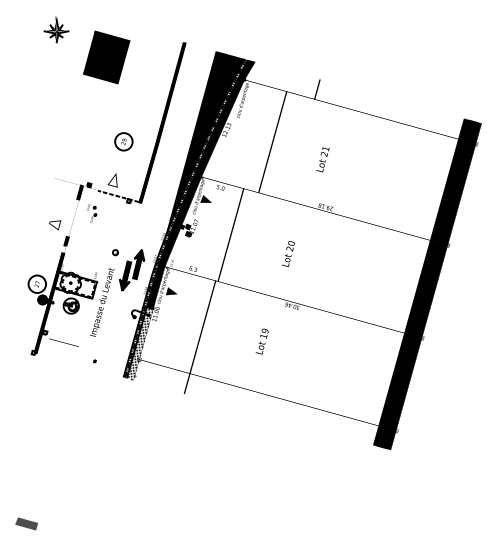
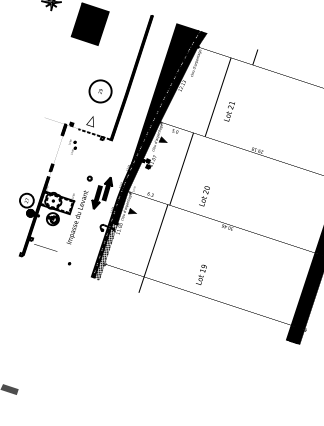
circle: (123, 141) -> (100, 91), size x1.6
text: (322, 159) -> (229, 111), moved
line: (54, 226) -> (42, 155), removed
text: (288, 253) -> (204, 195), moved
text: (261, 341) -> (200, 274), moved

